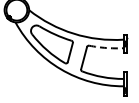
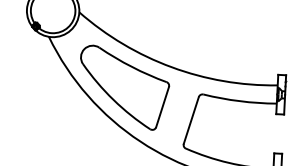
arc: (106, 47) -> (240, 100), dashed -> solid

